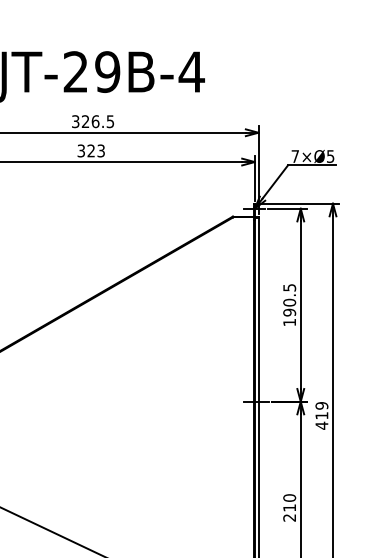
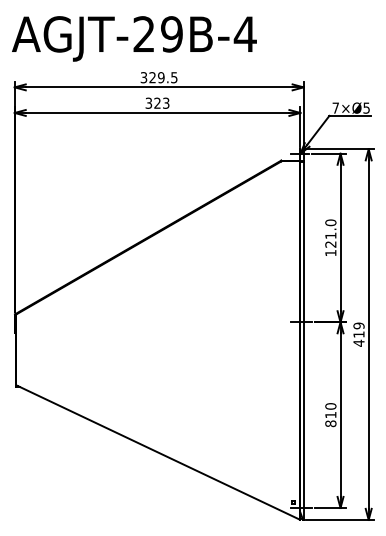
text: (95, 121) -> (161, 77), 326.5 -> 329.5
text: (289, 300) -> (330, 233), 190.5 -> 121.0
text: (289, 517) -> (330, 423), 210 -> 810

